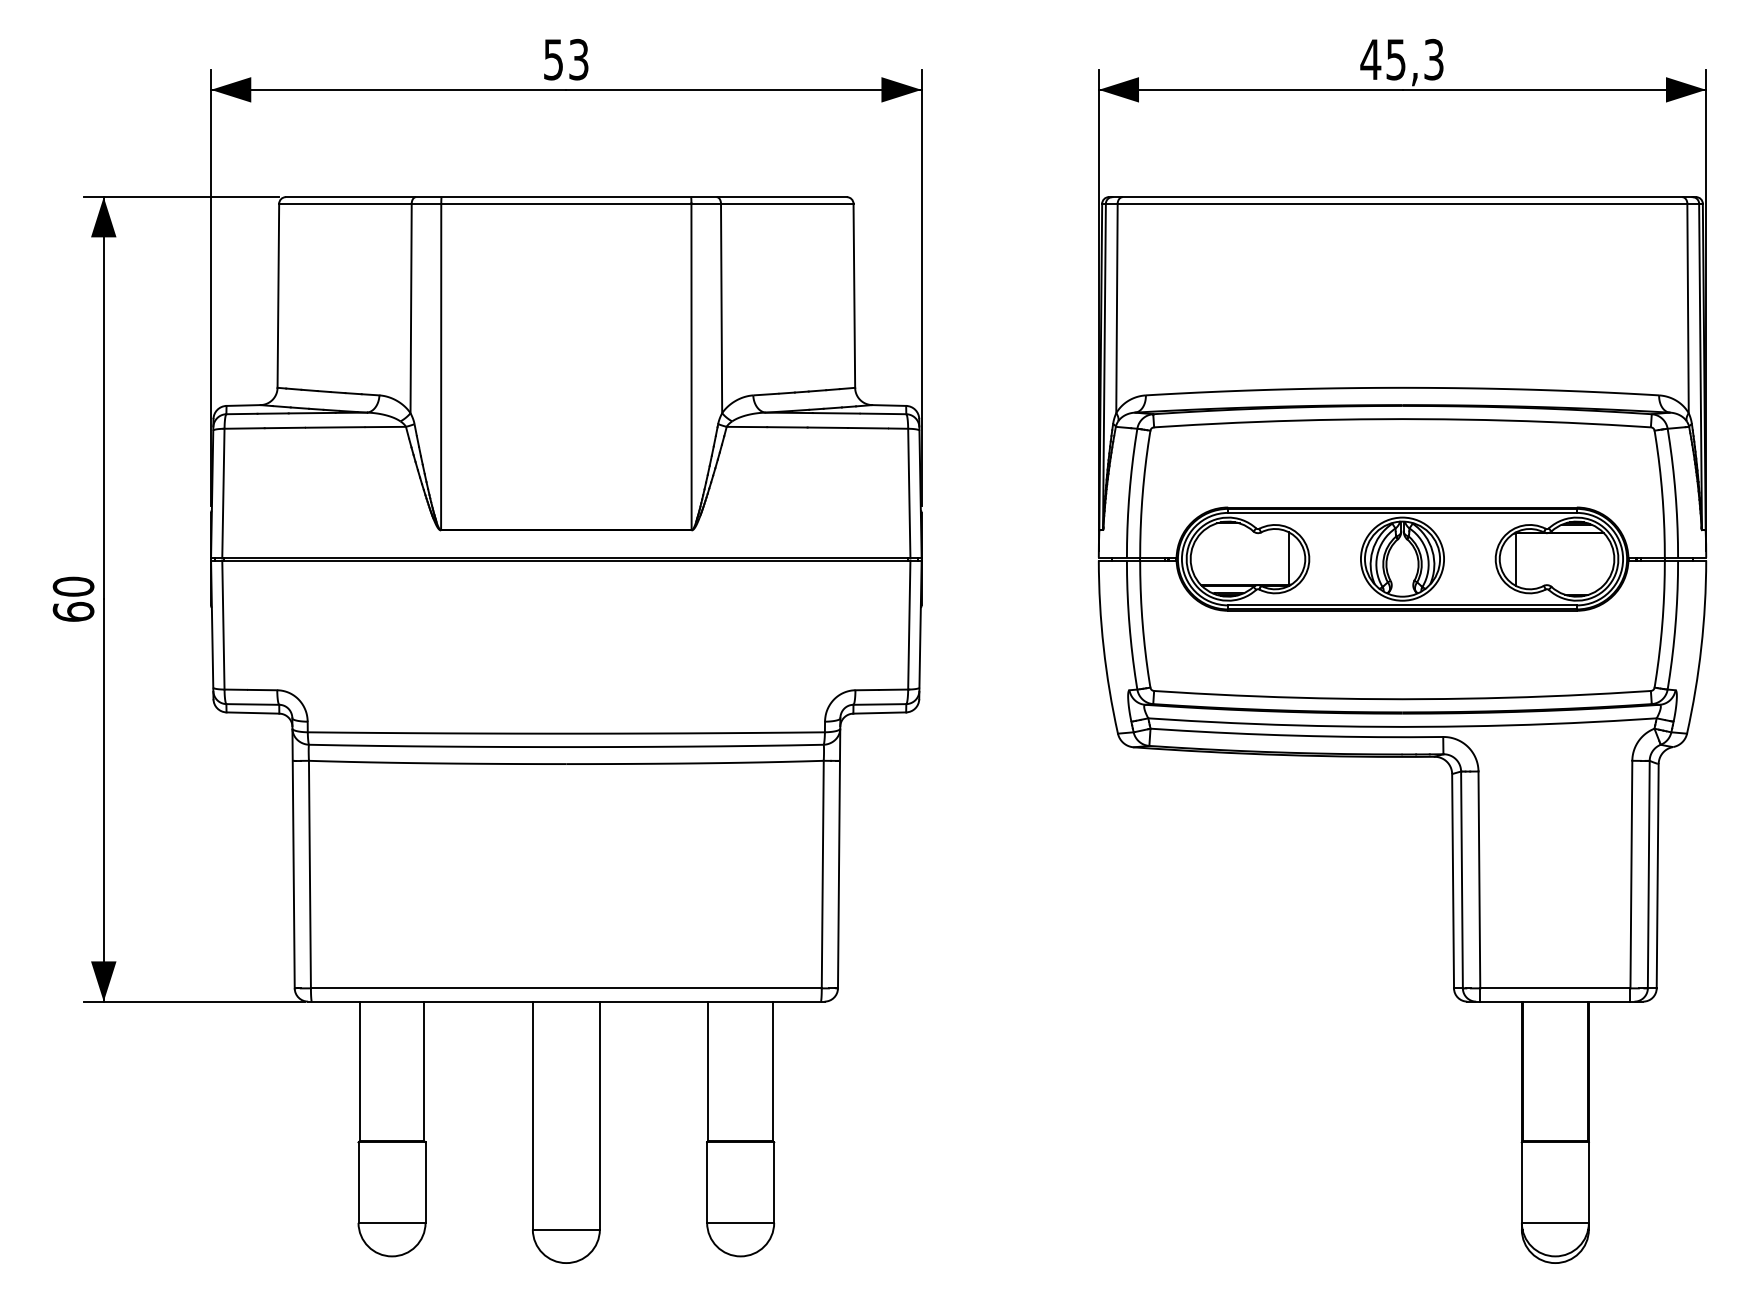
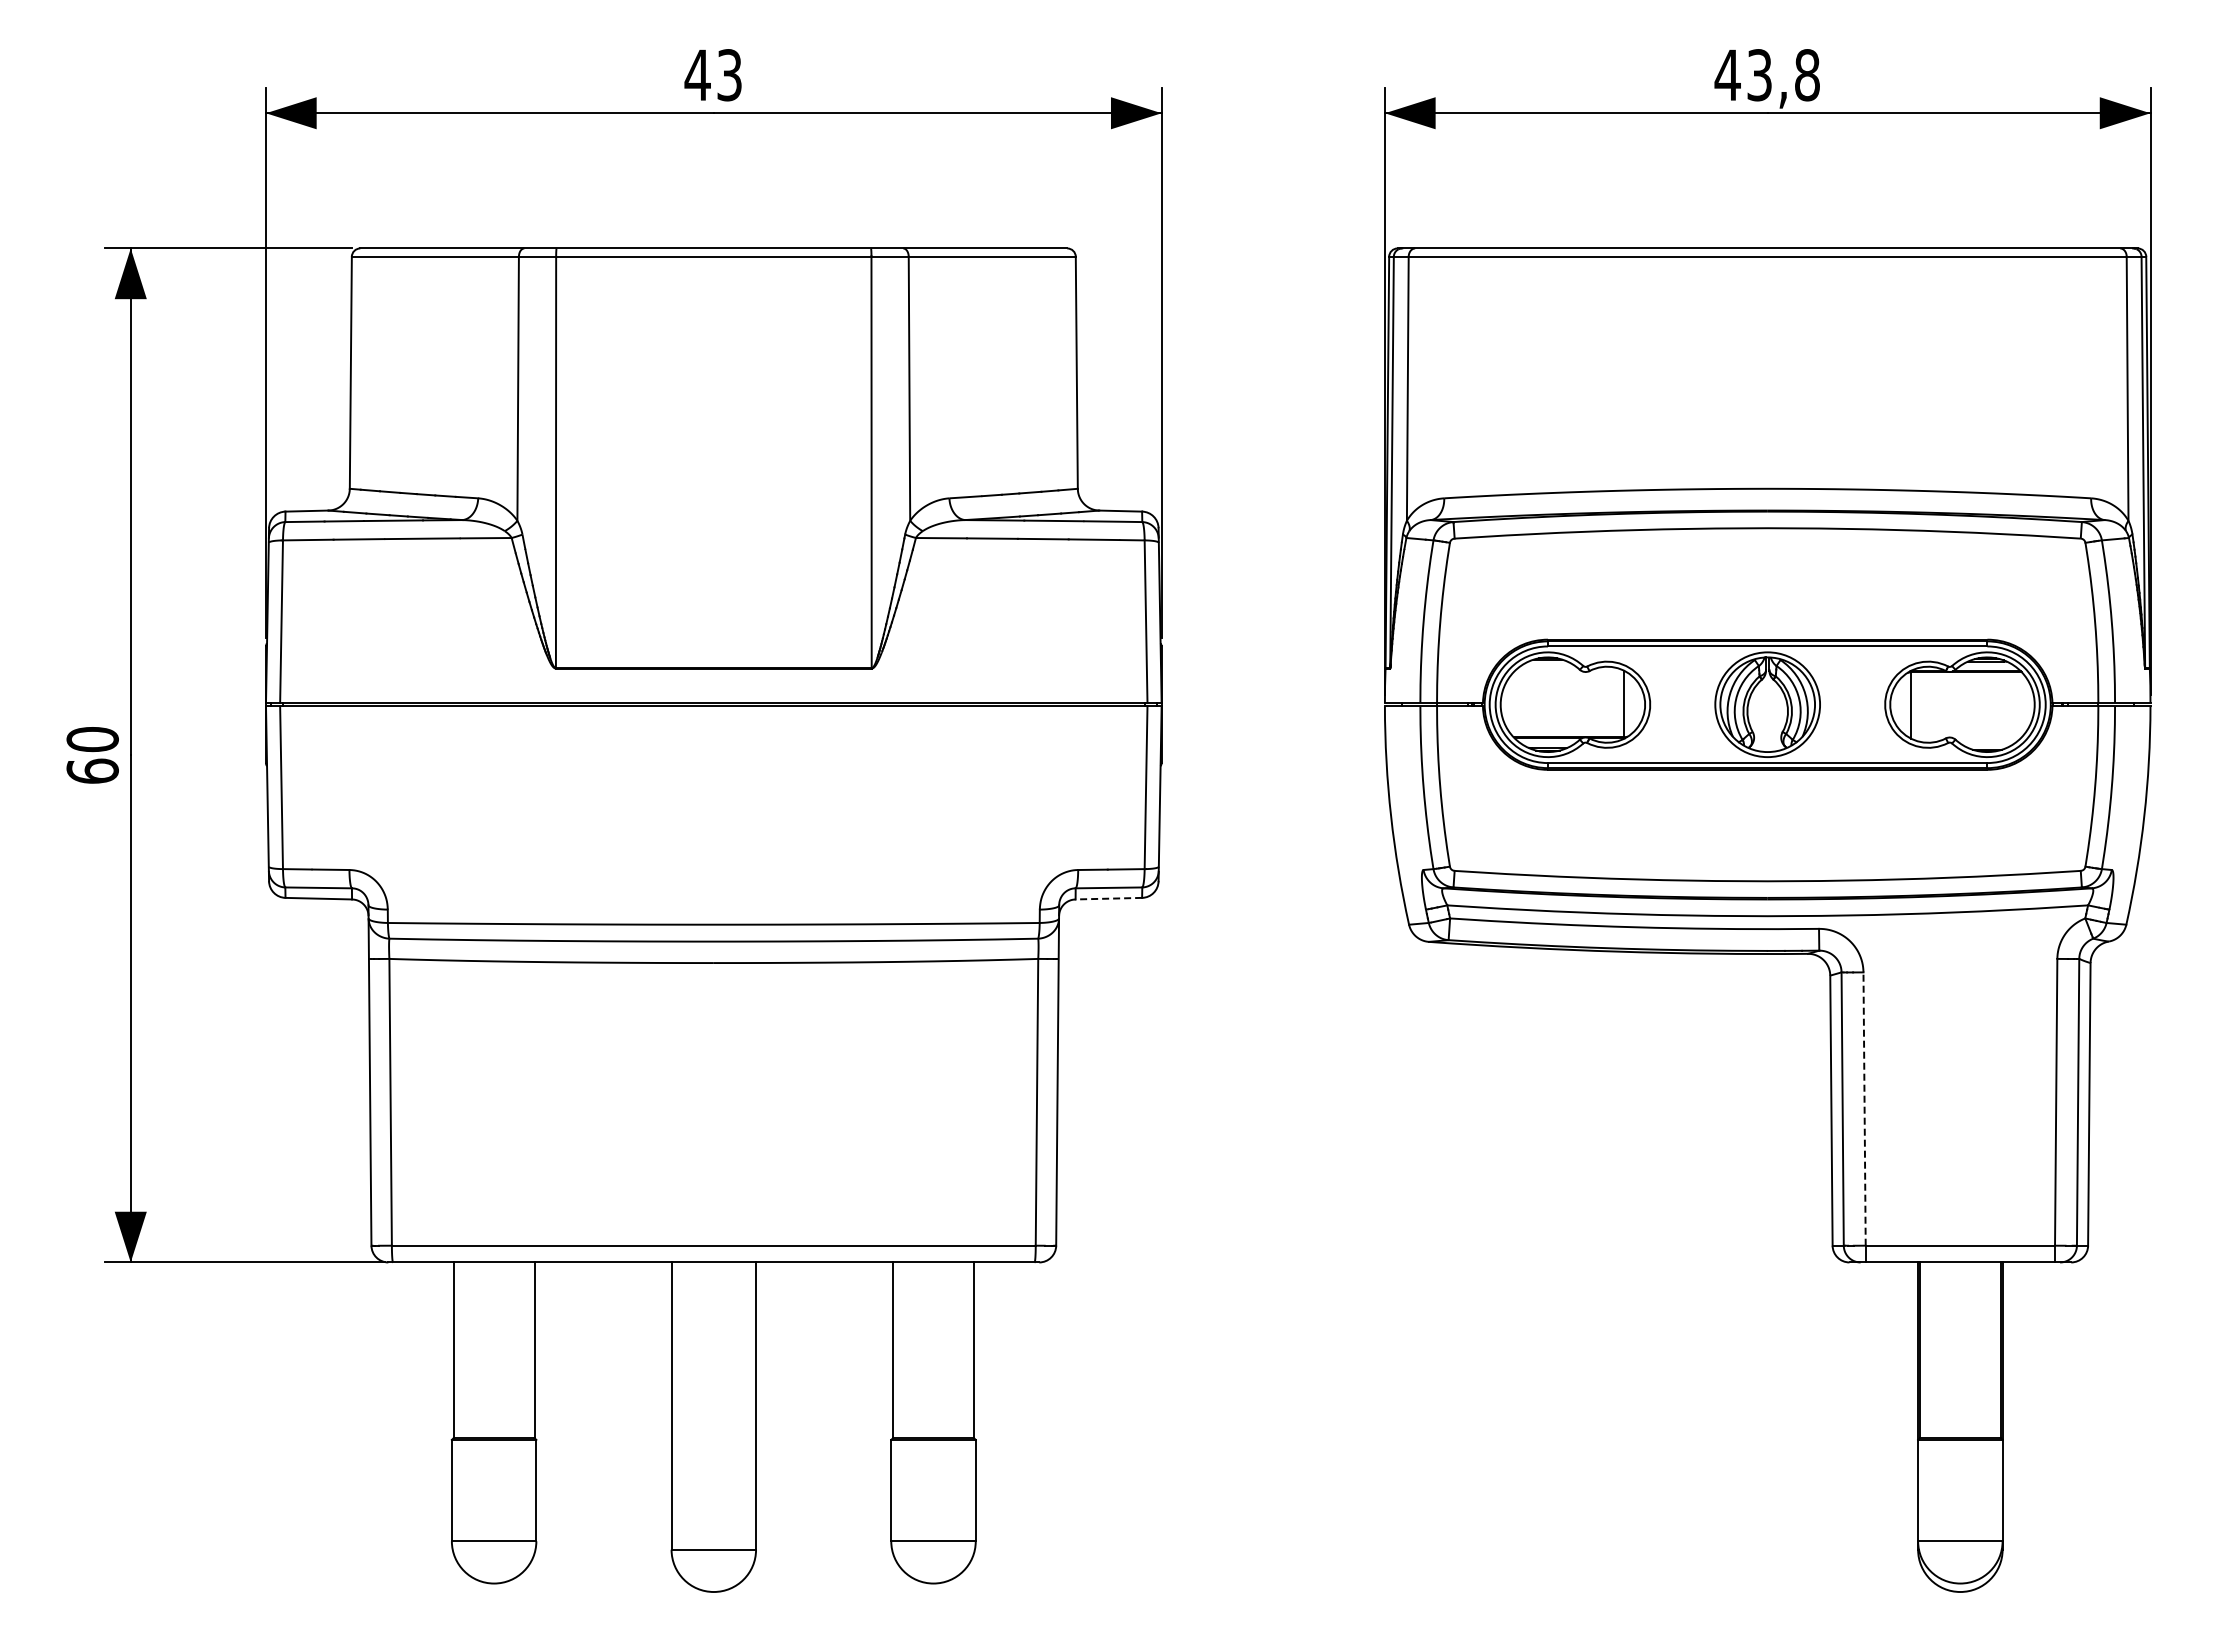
text: (553, 59) -> (697, 75), 53 -> 43
text: (1415, 59) -> (1783, 75), 45,3 -> 43,8
line: (879, 712) -> (1108, 898), solid -> dashed
line: (1479, 880) -> (1864, 1109), solid -> dashed

